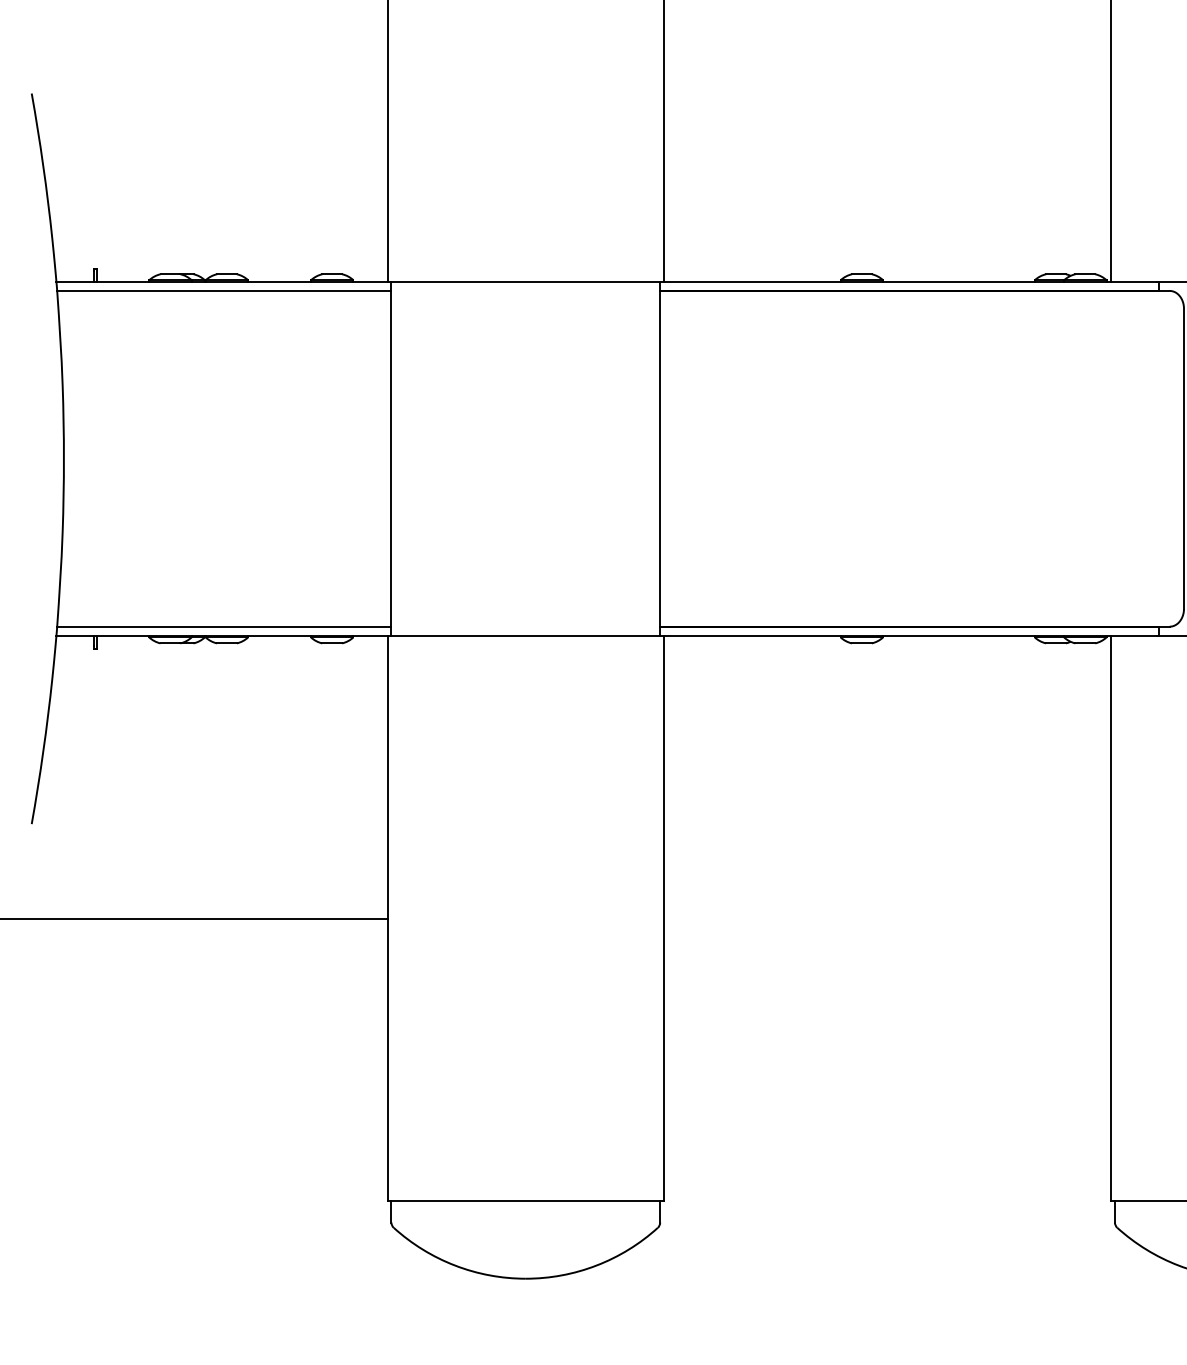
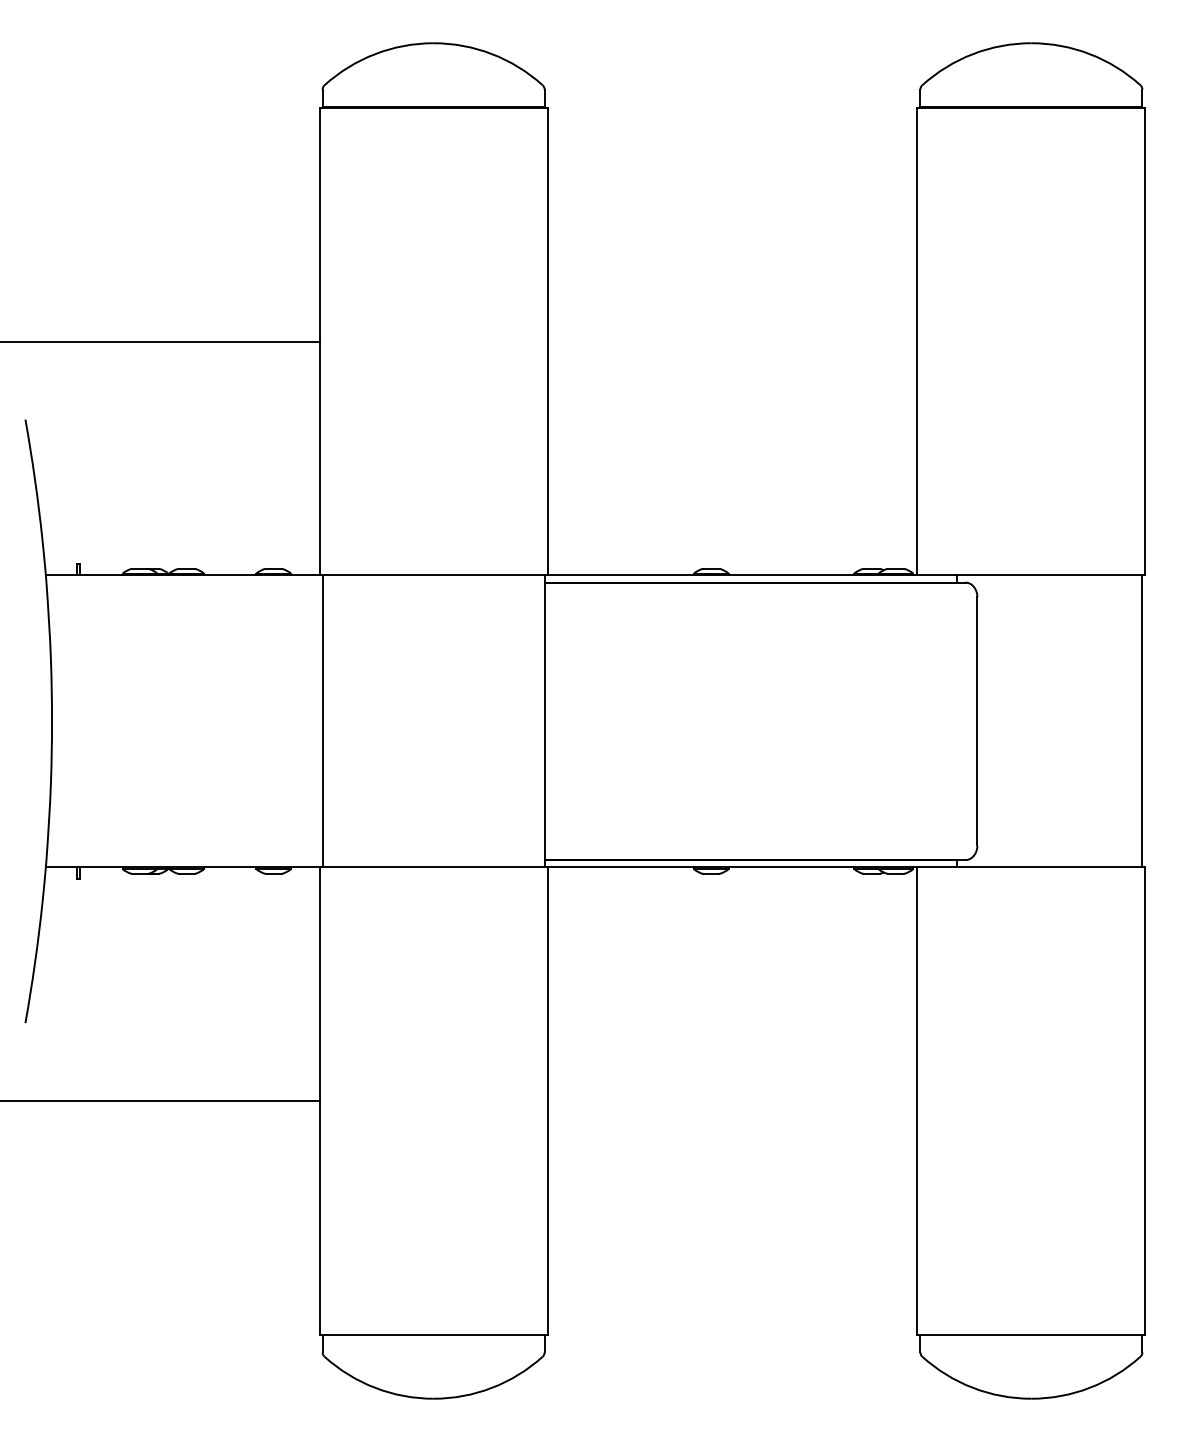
line: (224, 290) -> (184, 582), removed
line: (224, 627) -> (184, 860), removed

